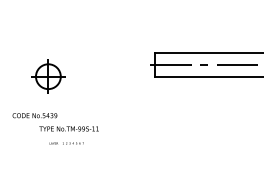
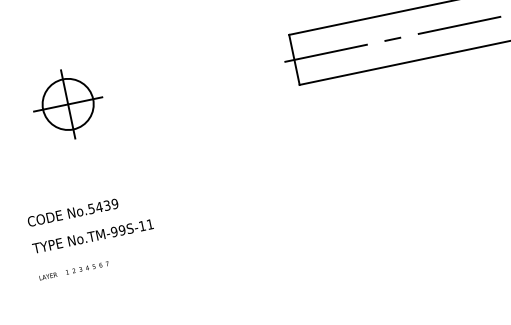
part: (48, 76) -> (68, 103), moved
text: (68, 128) -> (91, 235), moved
text: (66, 143) -> (73, 271), moved

